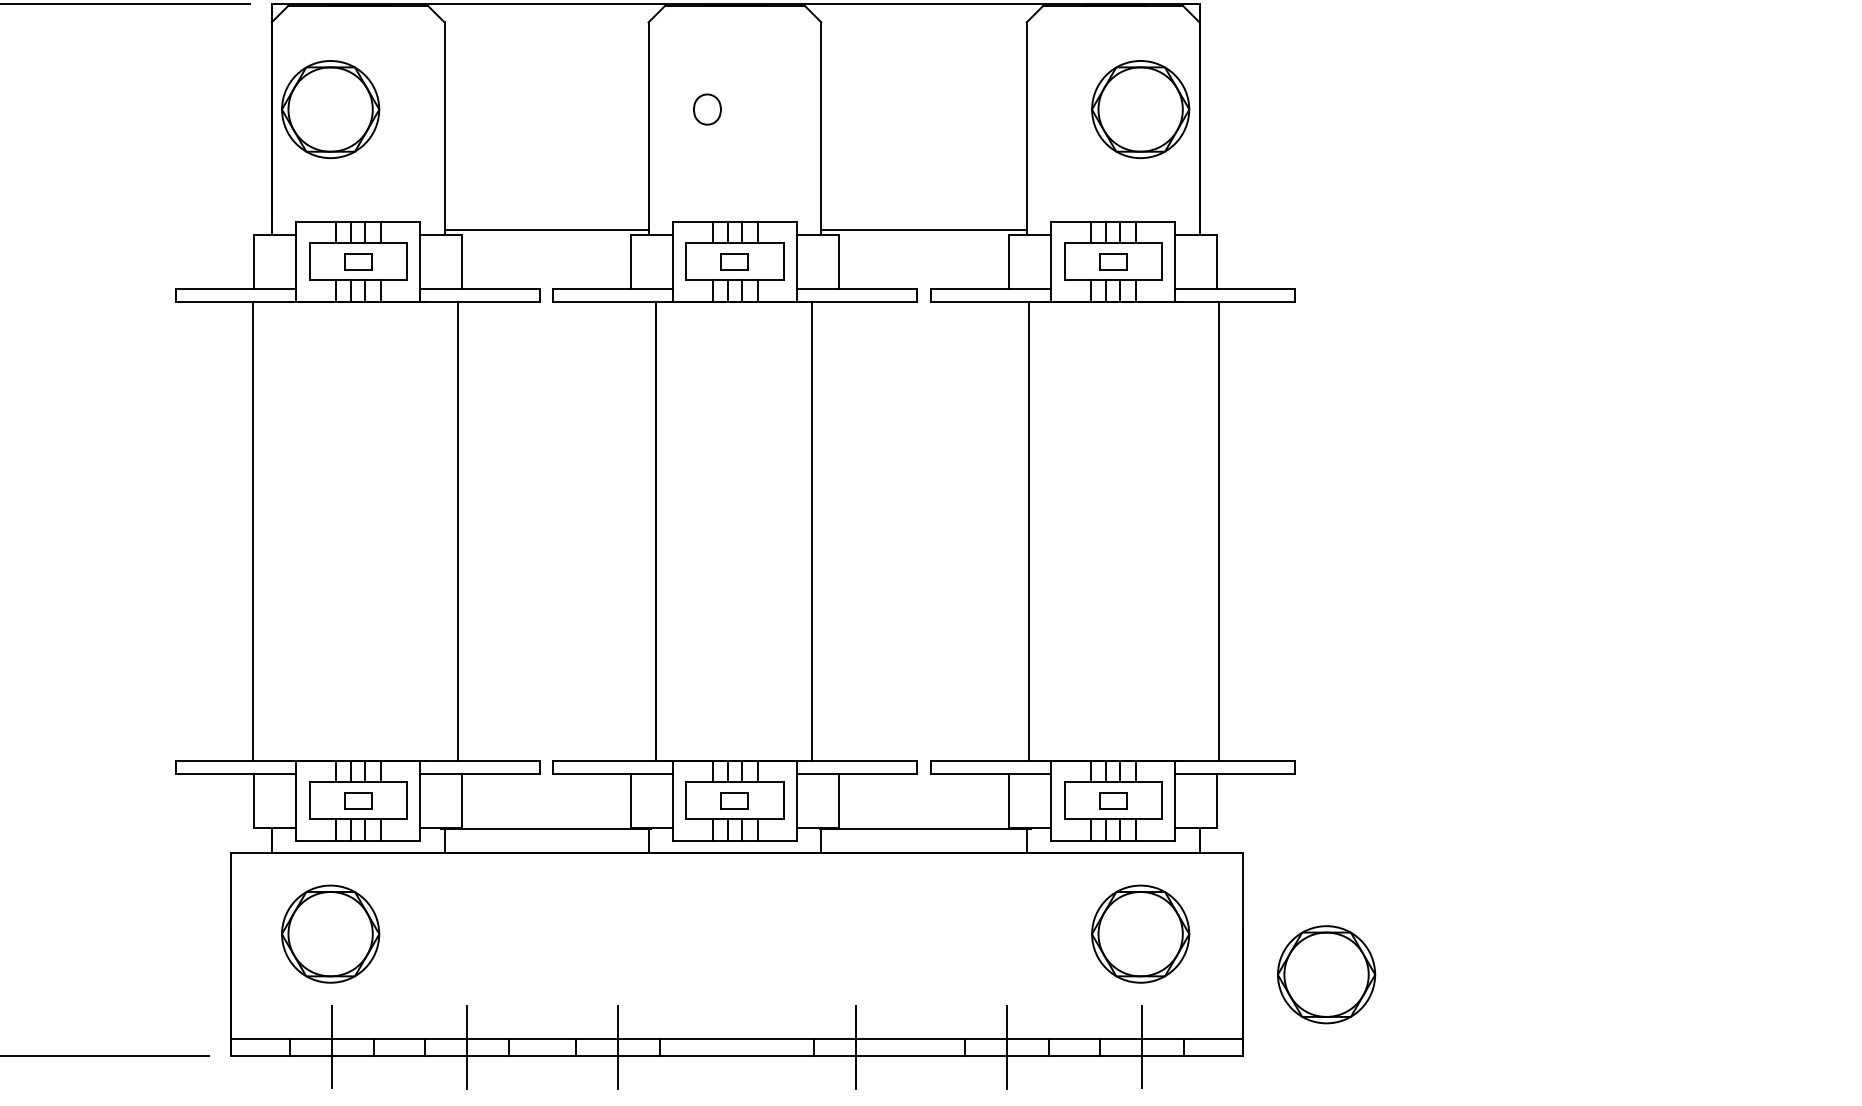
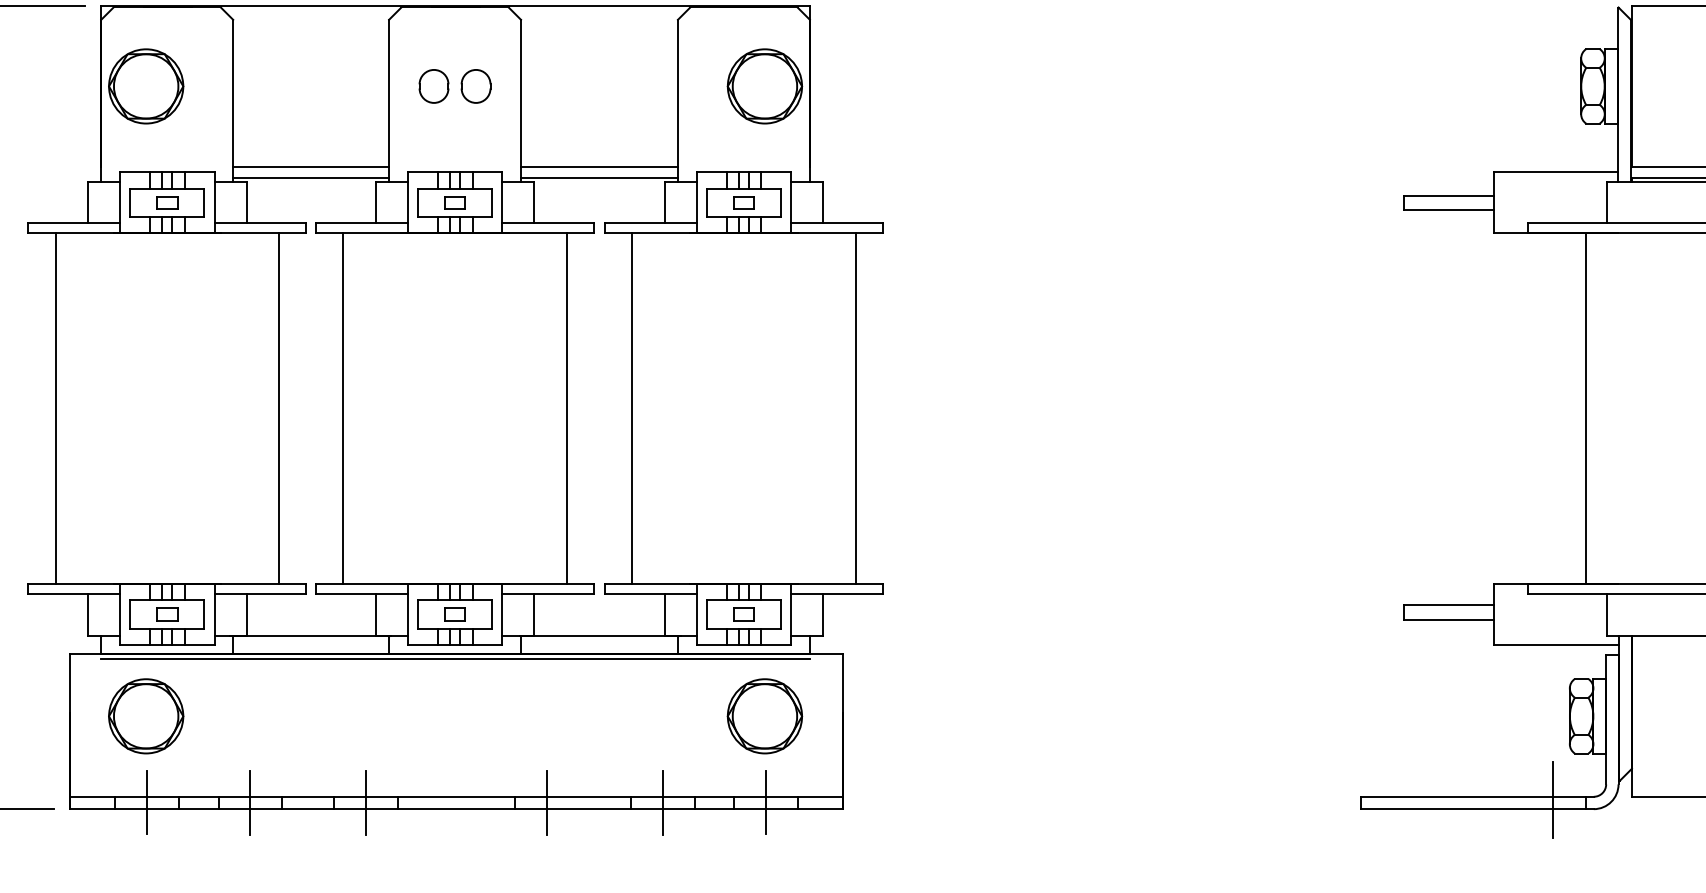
part: (706, 109) -> (433, 86), size x1.43
part: (761, 109) -> (475, 86), added
line: (547, 215) -> (311, 167), added
line: (924, 215) -> (599, 167), added
line: (252, 531) -> (55, 408), moved
line: (458, 531) -> (278, 408), moved
line: (655, 531) -> (343, 408), moved
line: (811, 531) -> (566, 408), moved
line: (1028, 531) -> (632, 408), moved
line: (1218, 531) -> (855, 408), moved
line: (735, 858) -> (455, 658), added
part: (1325, 974) -> (906, 747), removed

